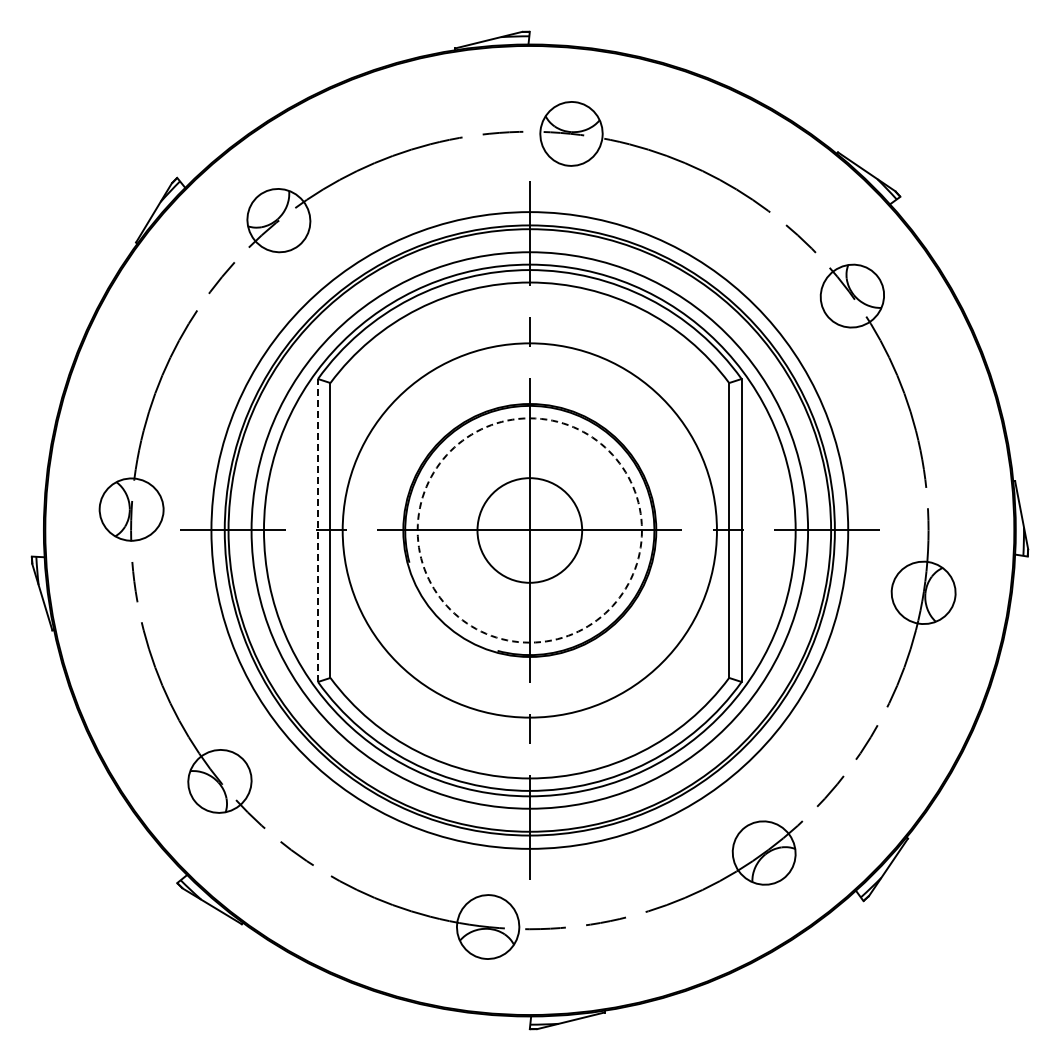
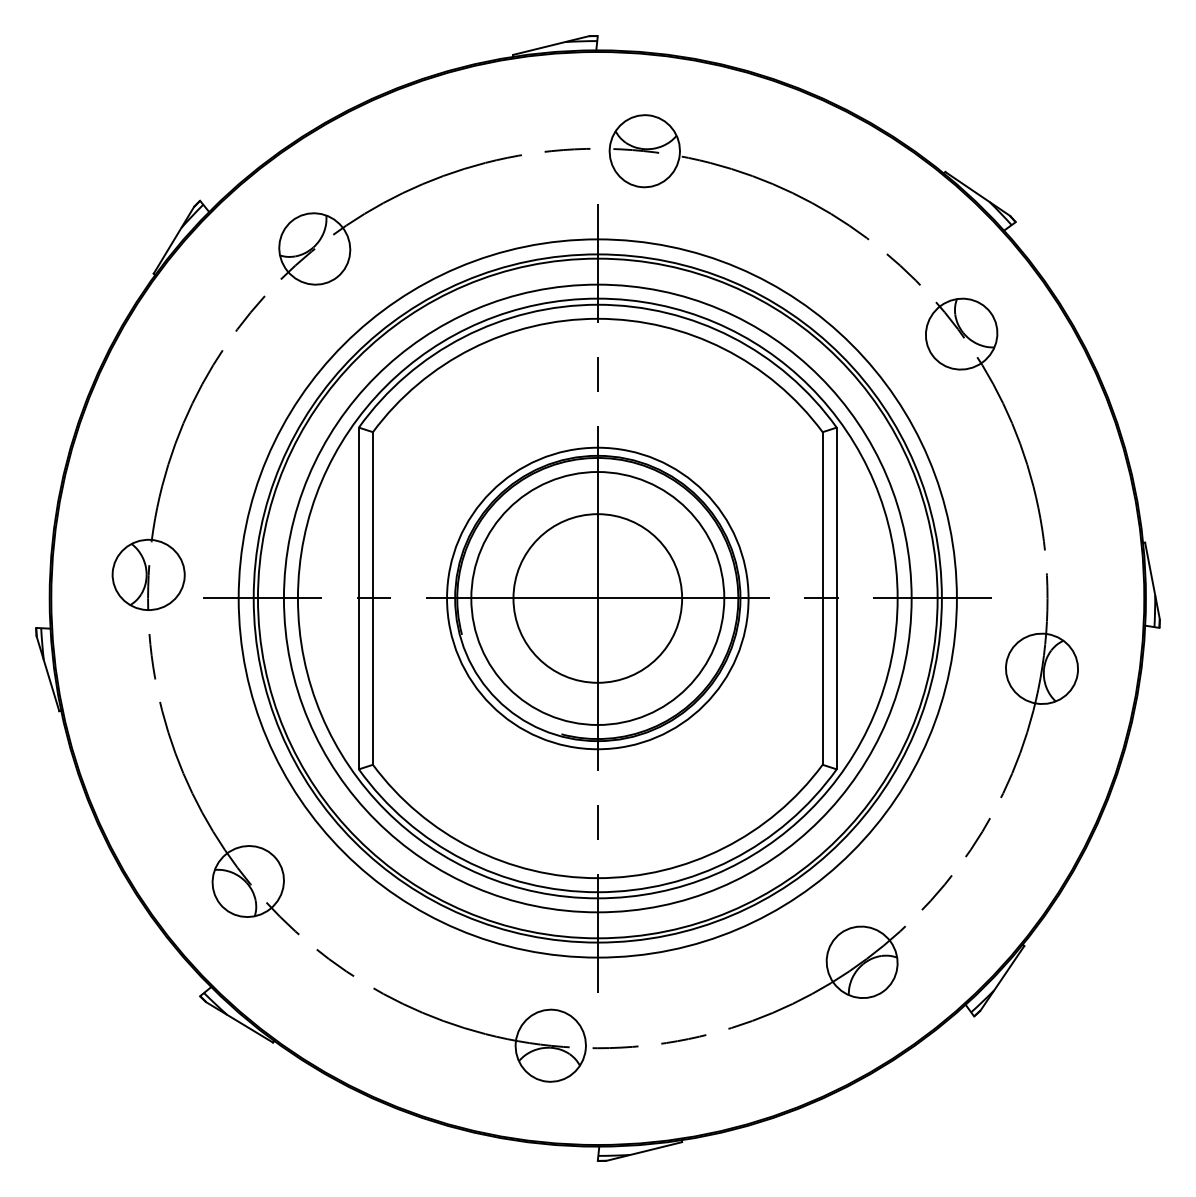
line: (318, 530) -> (359, 598), dashed -> solid
circle: (529, 530) -> (597, 598), dashed -> solid
circle: (529, 530) -> (597, 598), size x0.71
circle: (529, 530) -> (597, 598), size x1.43

